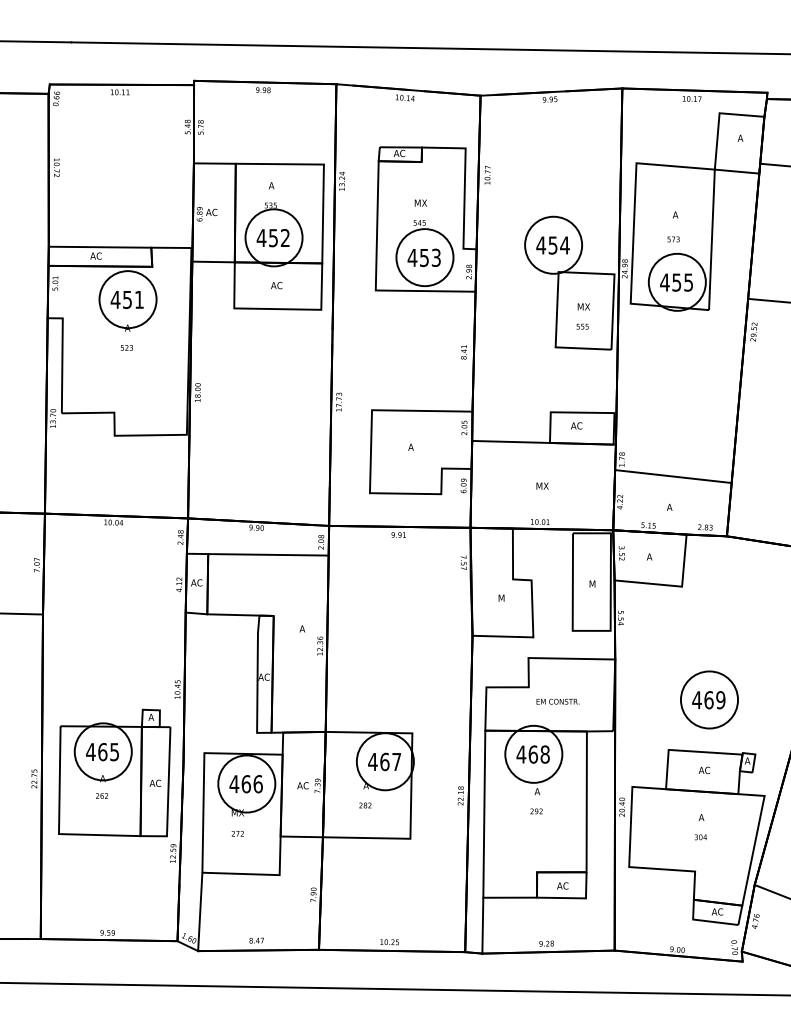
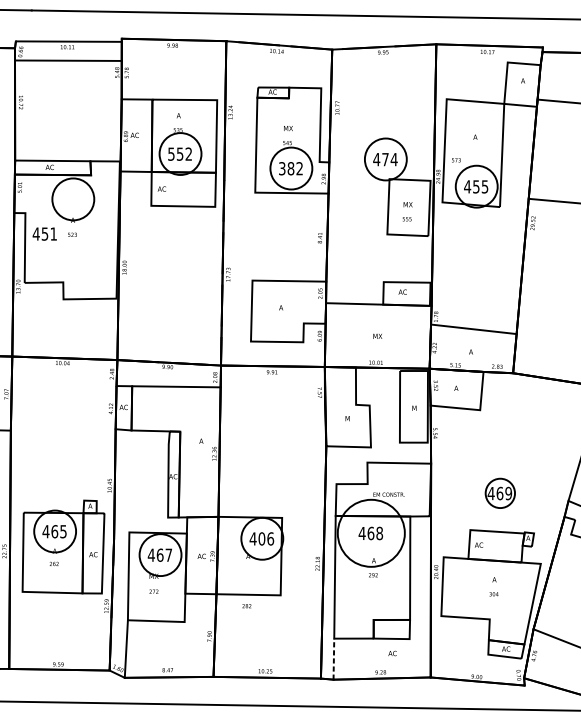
line: (121, 84) -> (68, 60), moved
text: (261, 238) -> (171, 154), 452 -> 552
text: (673, 239) -> (456, 160), moved
text: (552, 245) -> (385, 159), 454 -> 474
text: (423, 257) -> (290, 168), 453 -> 382
text: (276, 285) -> (161, 189), moved
text: (126, 299) -> (44, 233), moved
circle: (709, 699) -> (500, 493), size x0.7
circle: (533, 753) -> (371, 532), size x1.6
text: (390, 761) -> (266, 538), 467 -> 406
text: (704, 769) -> (479, 544), moved
text: (257, 784) -> (168, 555), 466 -> 467
text: (365, 805) -> (246, 606), moved
text: (562, 885) -> (392, 653), moved
line: (482, 925) -> (333, 659), solid -> dashed

